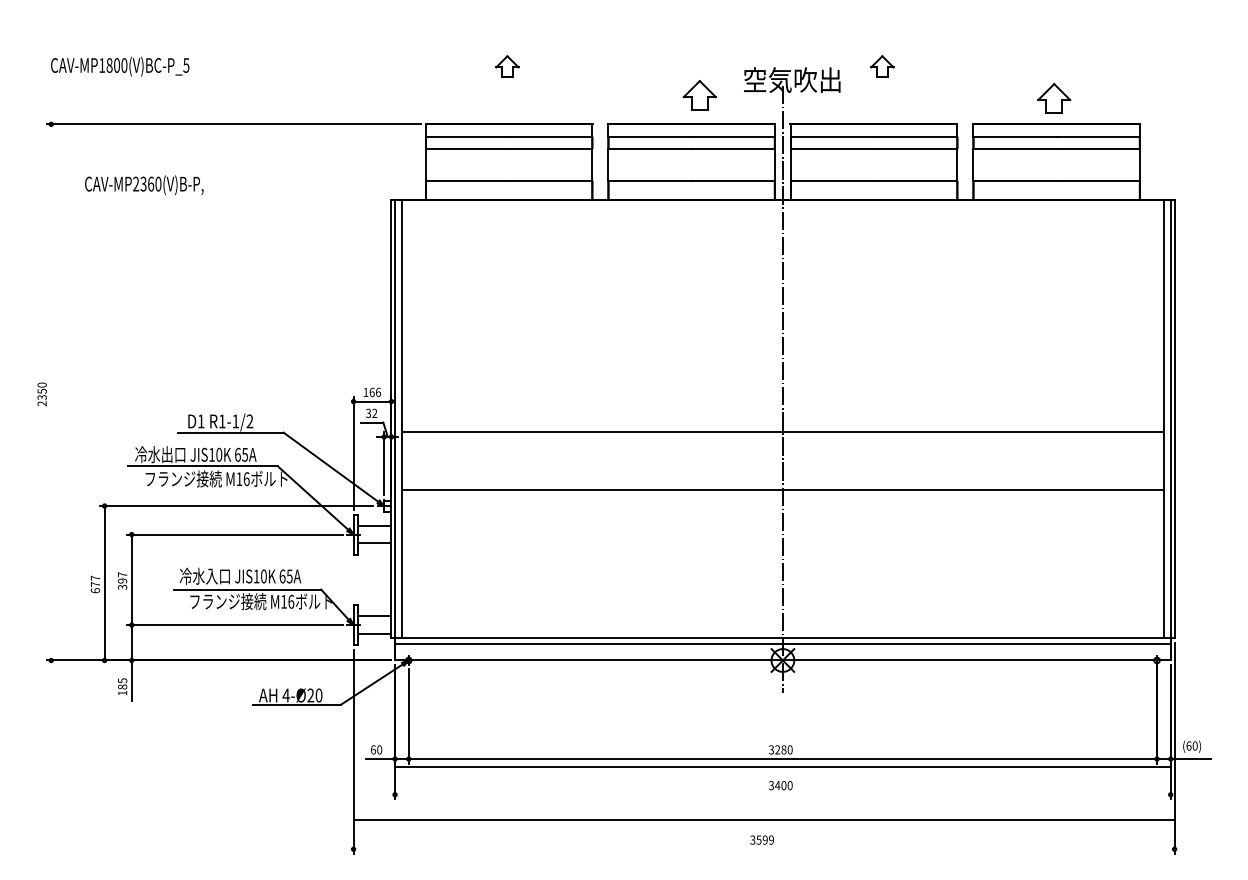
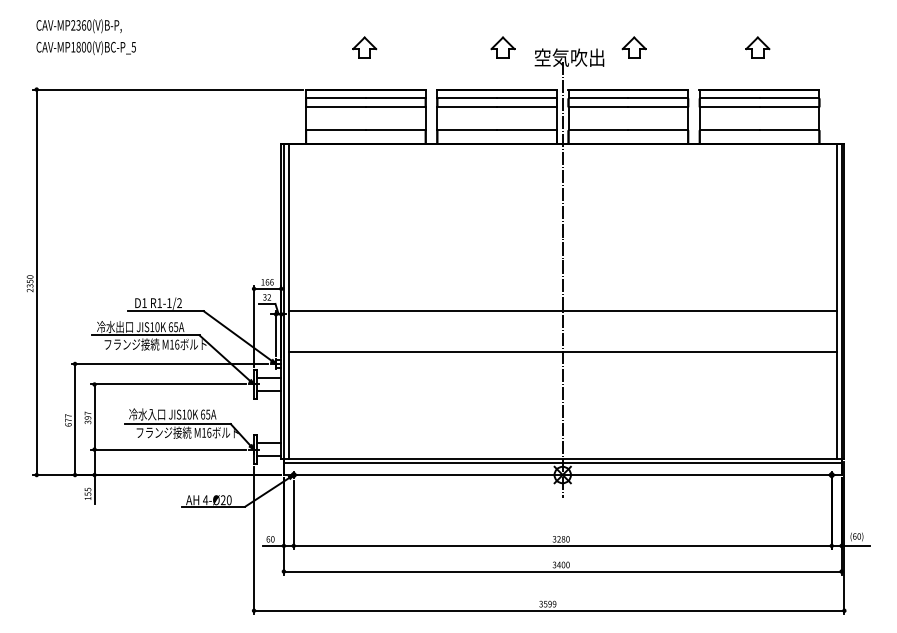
part: (507, 65) -> (364, 47), size x1.43
part: (882, 65) -> (634, 47), size x1.43
part: (699, 94) -> (502, 47), moved
part: (1054, 97) -> (758, 47), moved
text: (144, 185) -> (79, 26), moved
line: (51, 392) -> (36, 282), added
text: (122, 686) -> (87, 493), 185 -> 155
line: (782, 766) -> (562, 571), moved
line: (763, 820) -> (548, 610), moved

